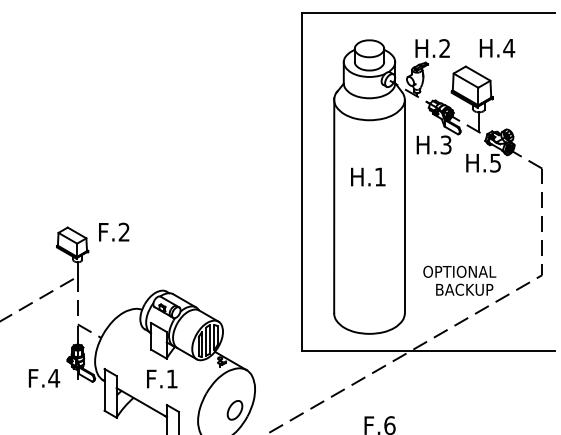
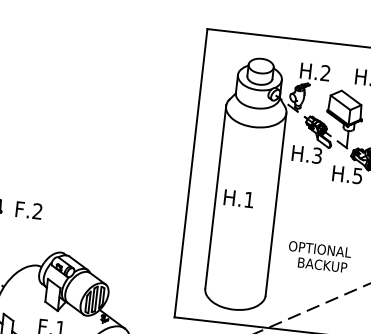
text: (368, 176) -> (239, 198), moved
text: (114, 231) -> (29, 209), moved
text: (459, 280) -> (319, 256), moved

